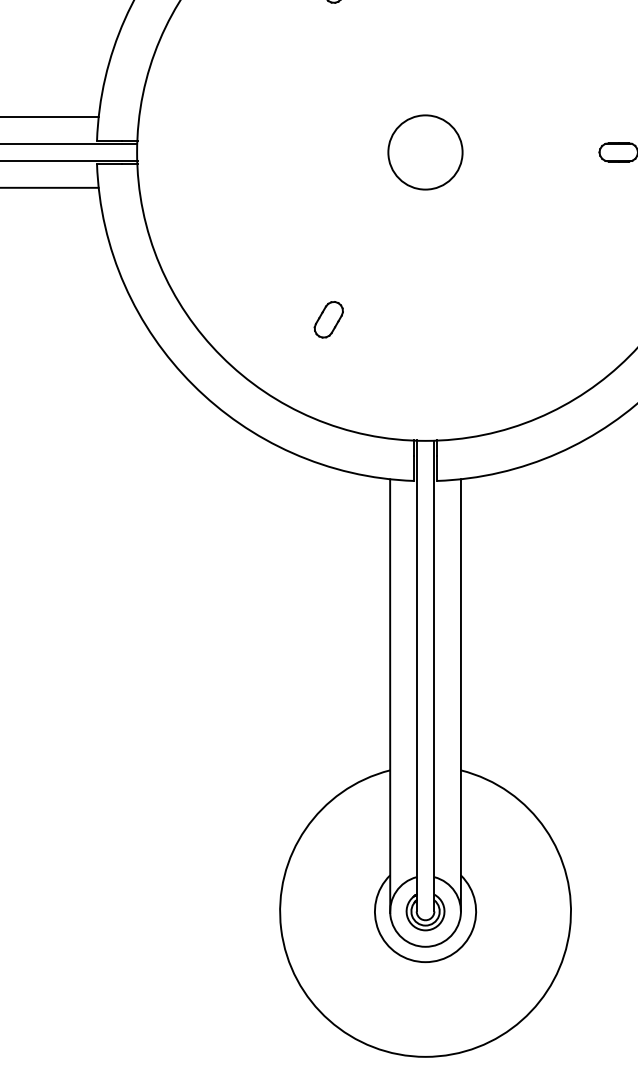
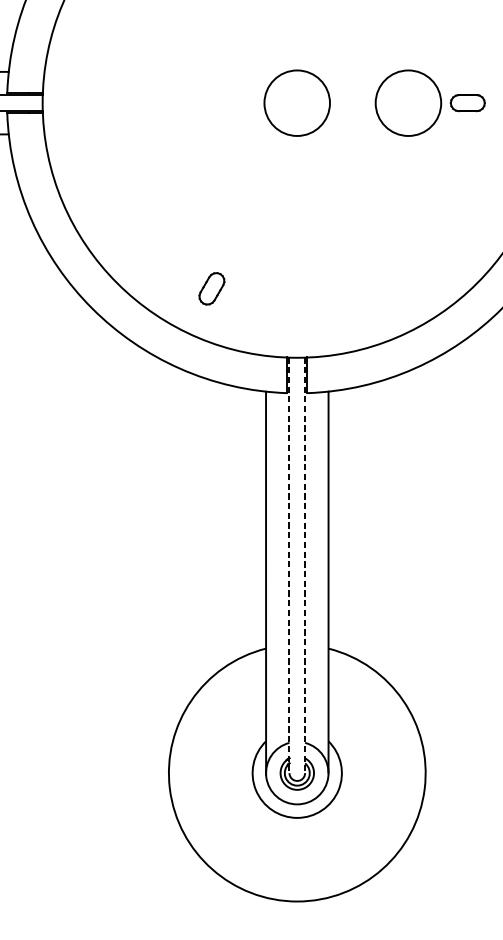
circle: (551, 152) -> (408, 103), added
part: (328, 319) -> (211, 288), moved
line: (416, 676) -> (289, 565), solid -> dashed
line: (434, 676) -> (305, 565), solid -> dashed

